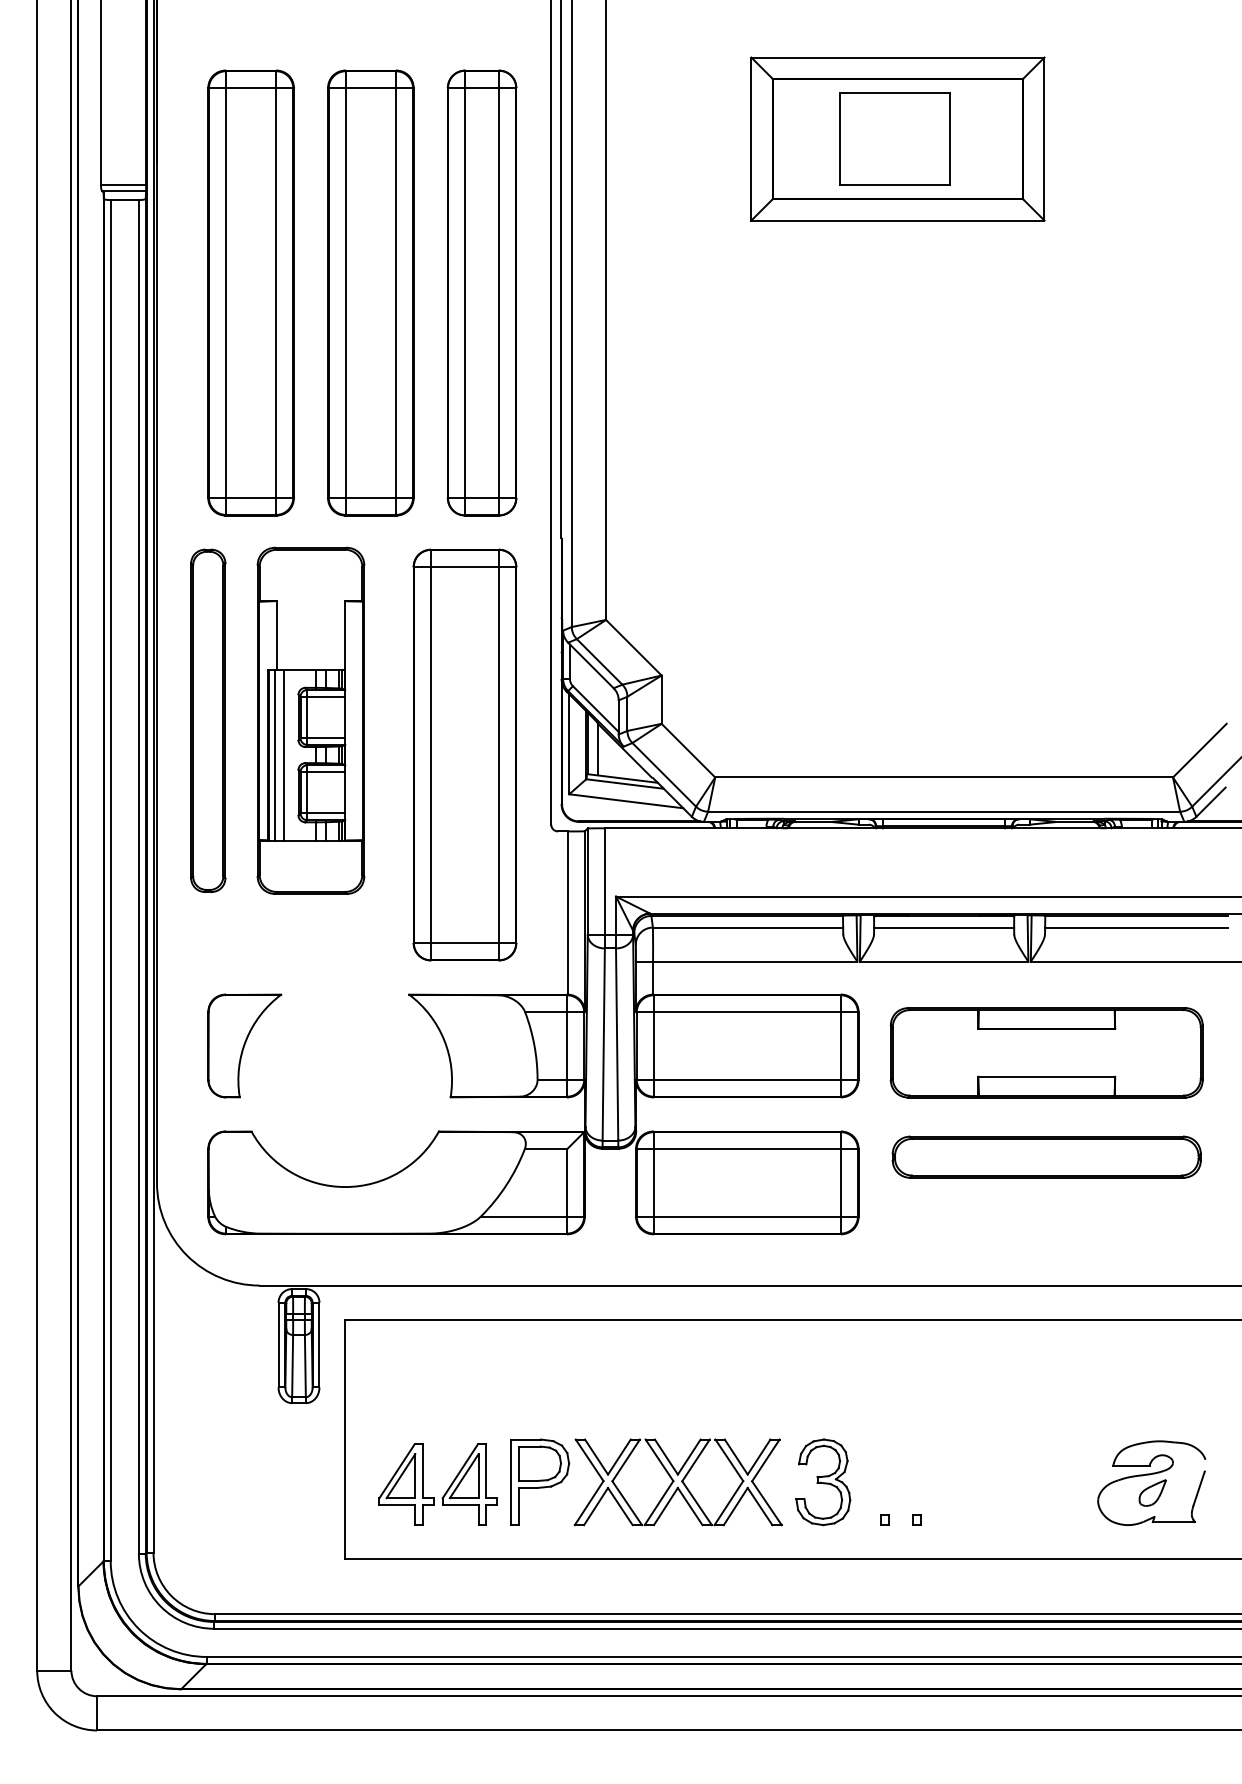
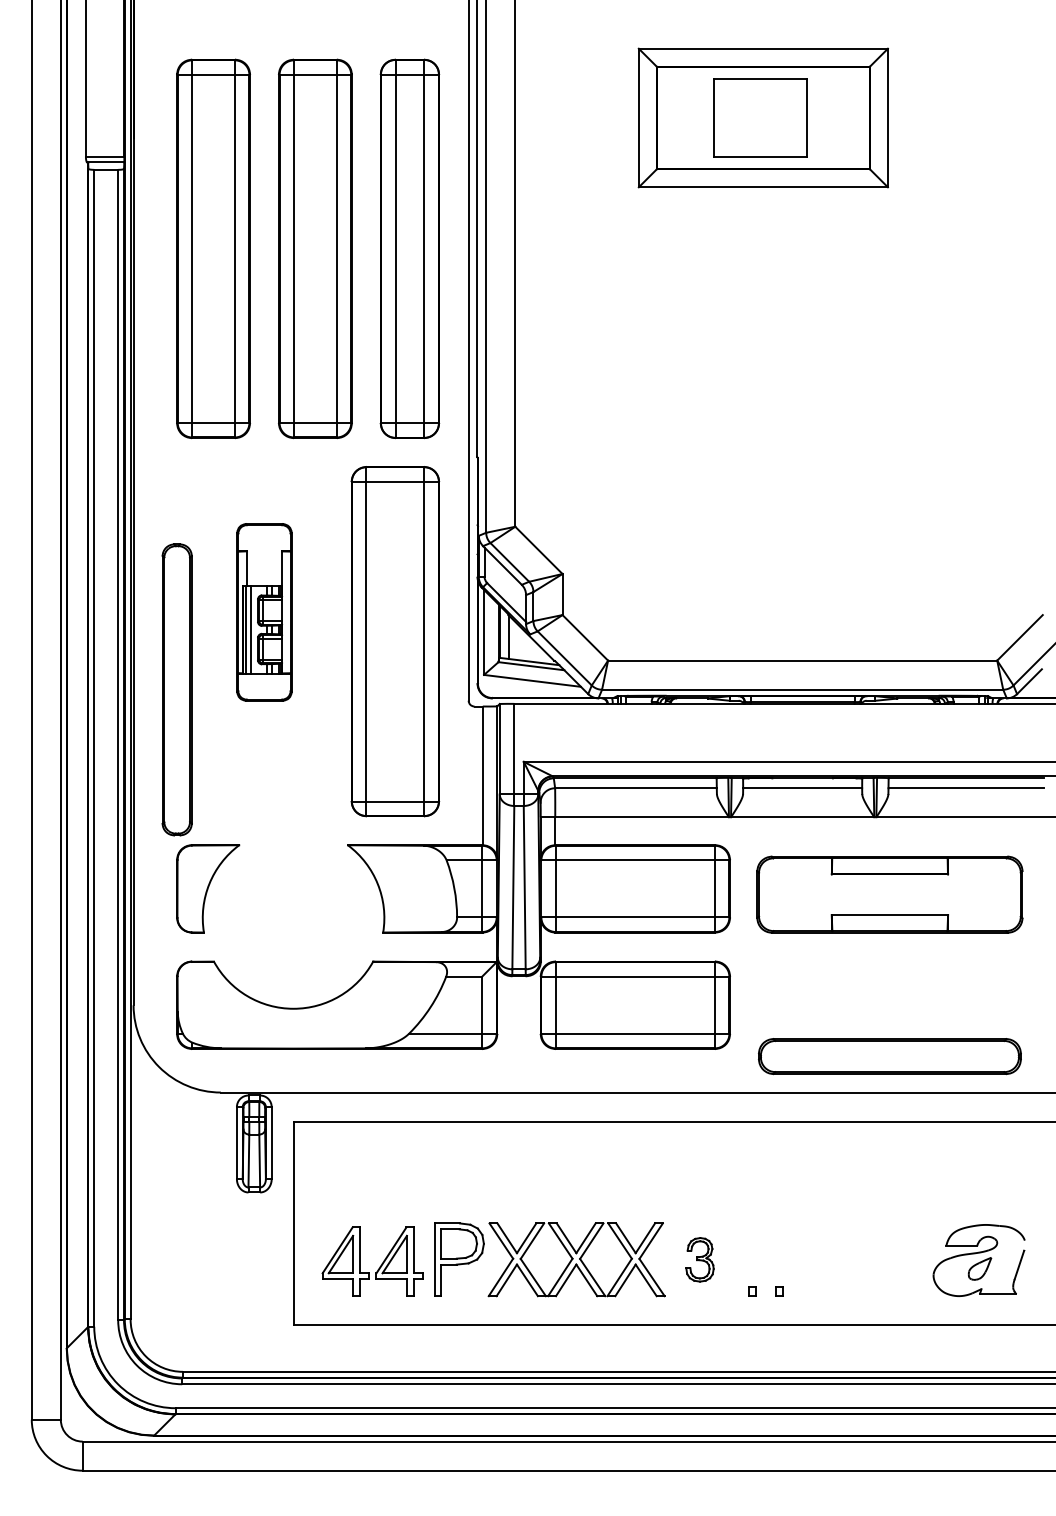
part: (208, 720) -> (177, 689), moved
part: (310, 720) -> (264, 612), size x0.6
part: (1046, 1156) -> (889, 1055), moved
part: (823, 1482) -> (700, 1259), size x0.6

